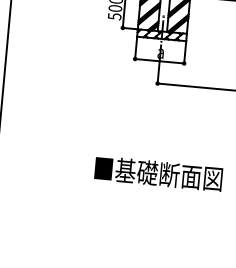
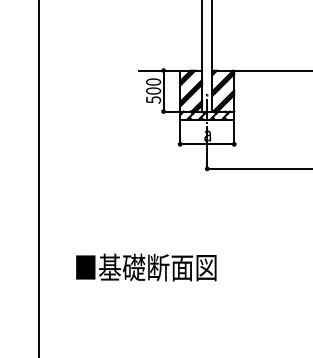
text: (158, 173) -> (146, 267), moved

